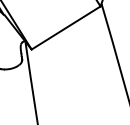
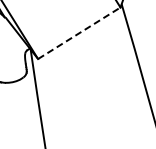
line: (66, 28) -> (79, 33), solid -> dashed

